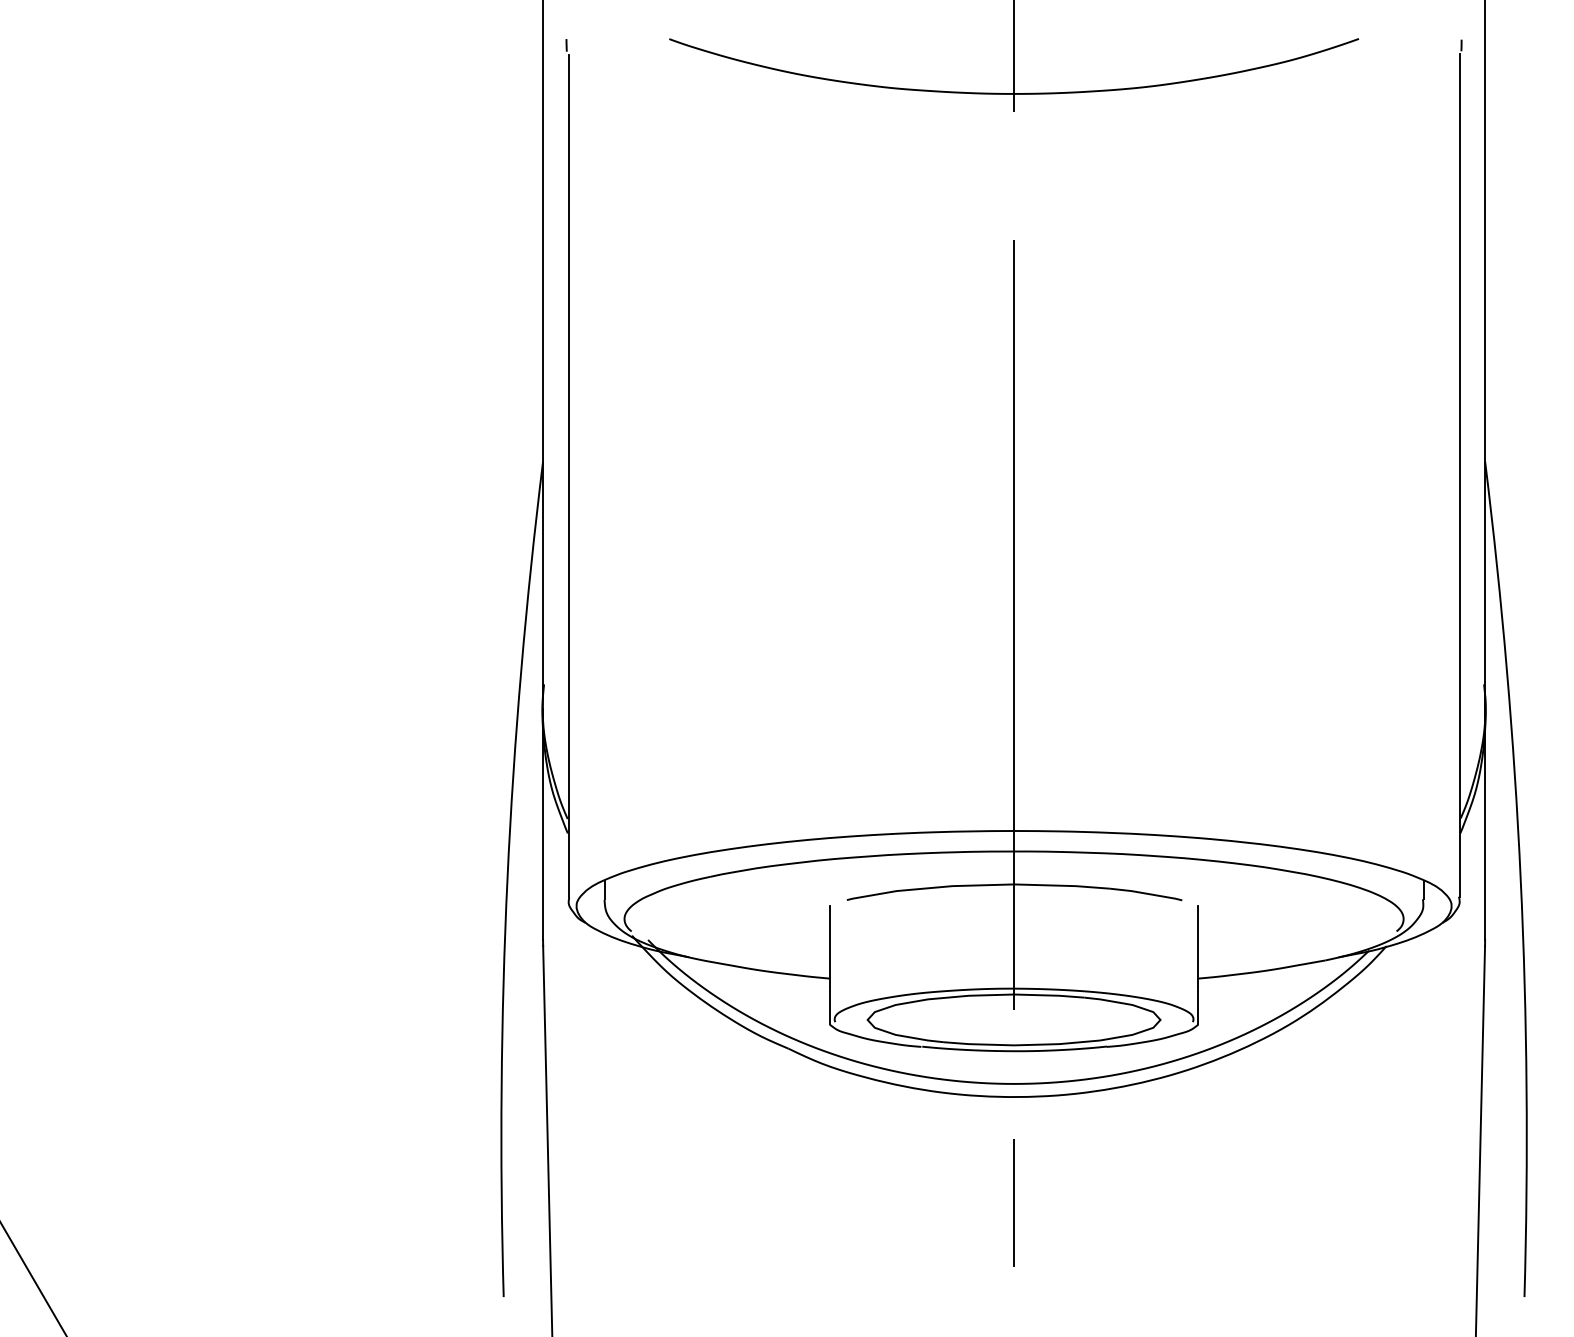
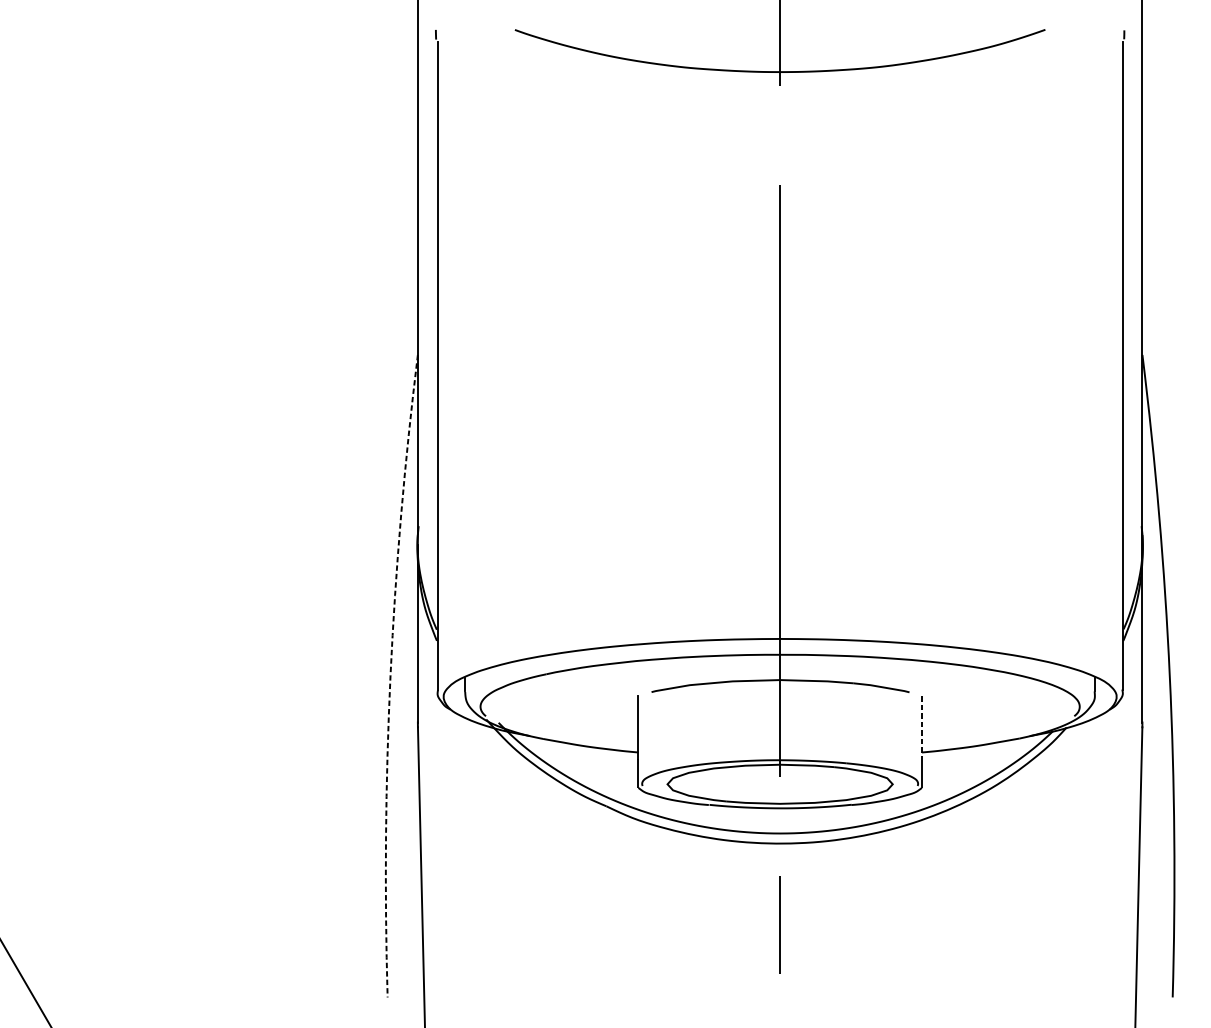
arc: (507, 878) -> (390, 675), solid -> dashed
line: (1198, 946) -> (921, 727), solid -> dashed

